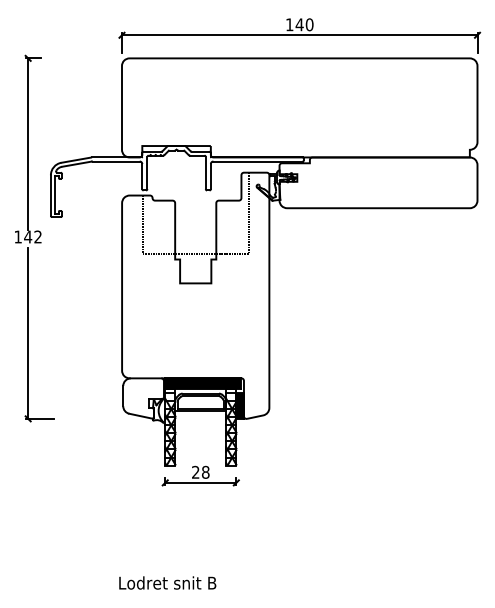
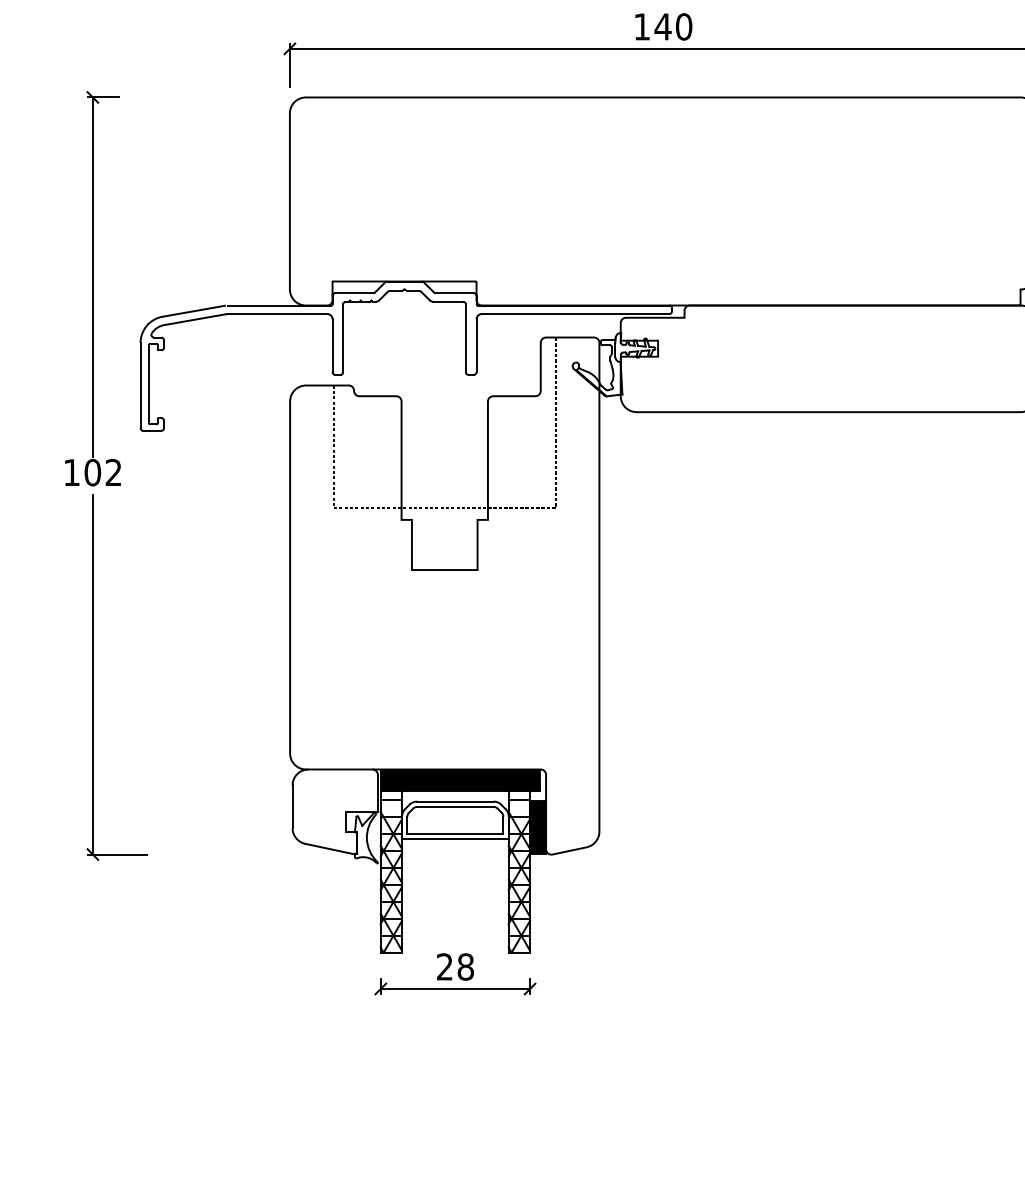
text: (28, 236) -> (93, 471), 142 -> 102

